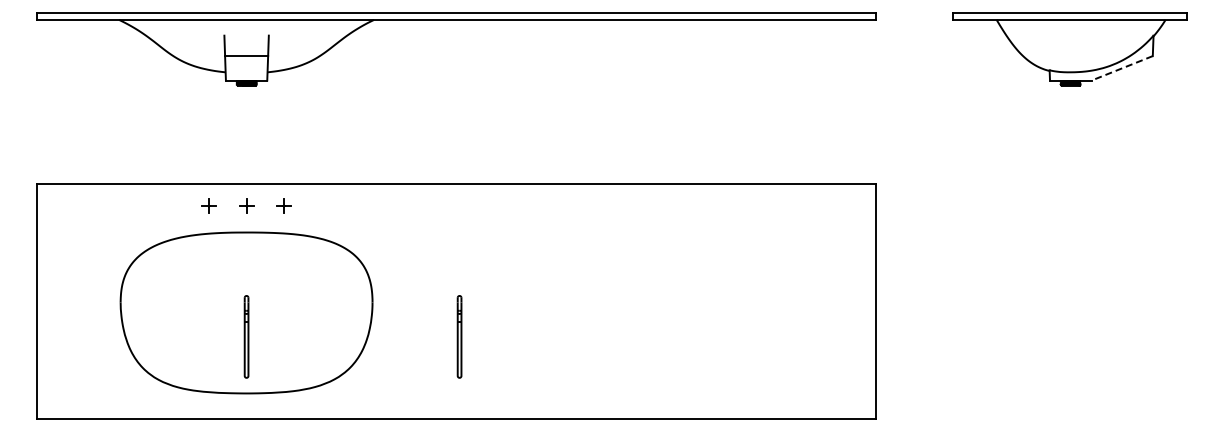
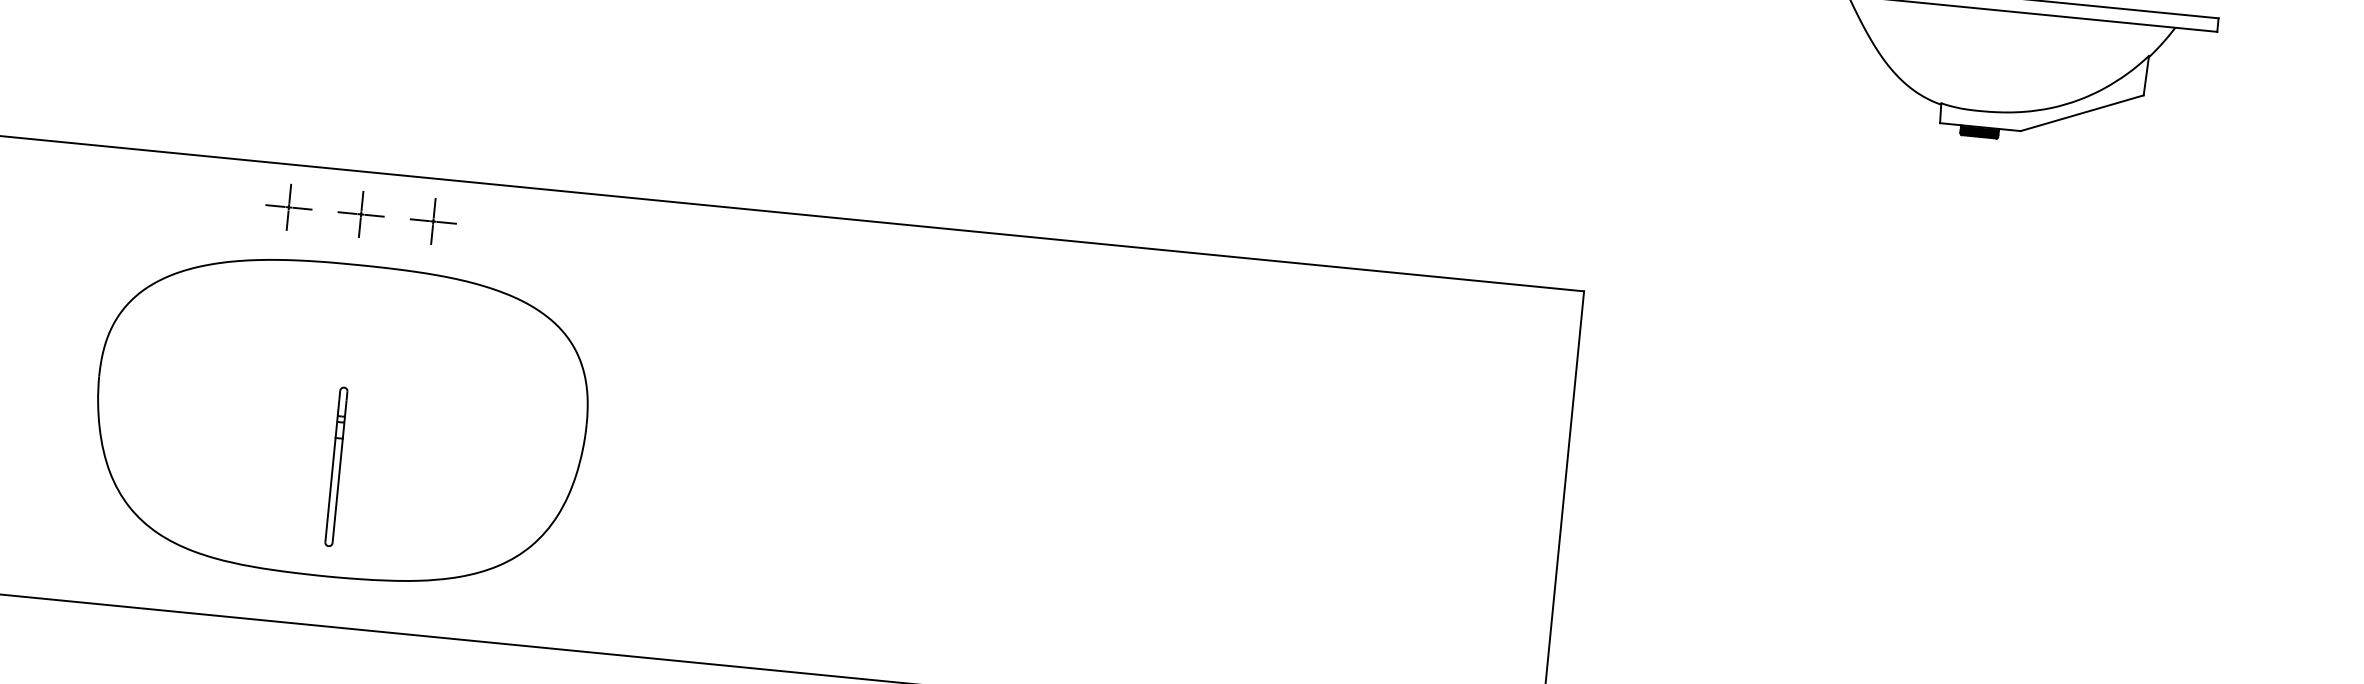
line: (1122, 68) -> (2082, 113), dashed -> solid
part: (209, 206) -> (289, 207), size x1.67
part: (246, 206) -> (360, 214), size x1.67
part: (283, 206) -> (432, 221), size x1.67
part: (459, 336) -> (748, 506), removed

